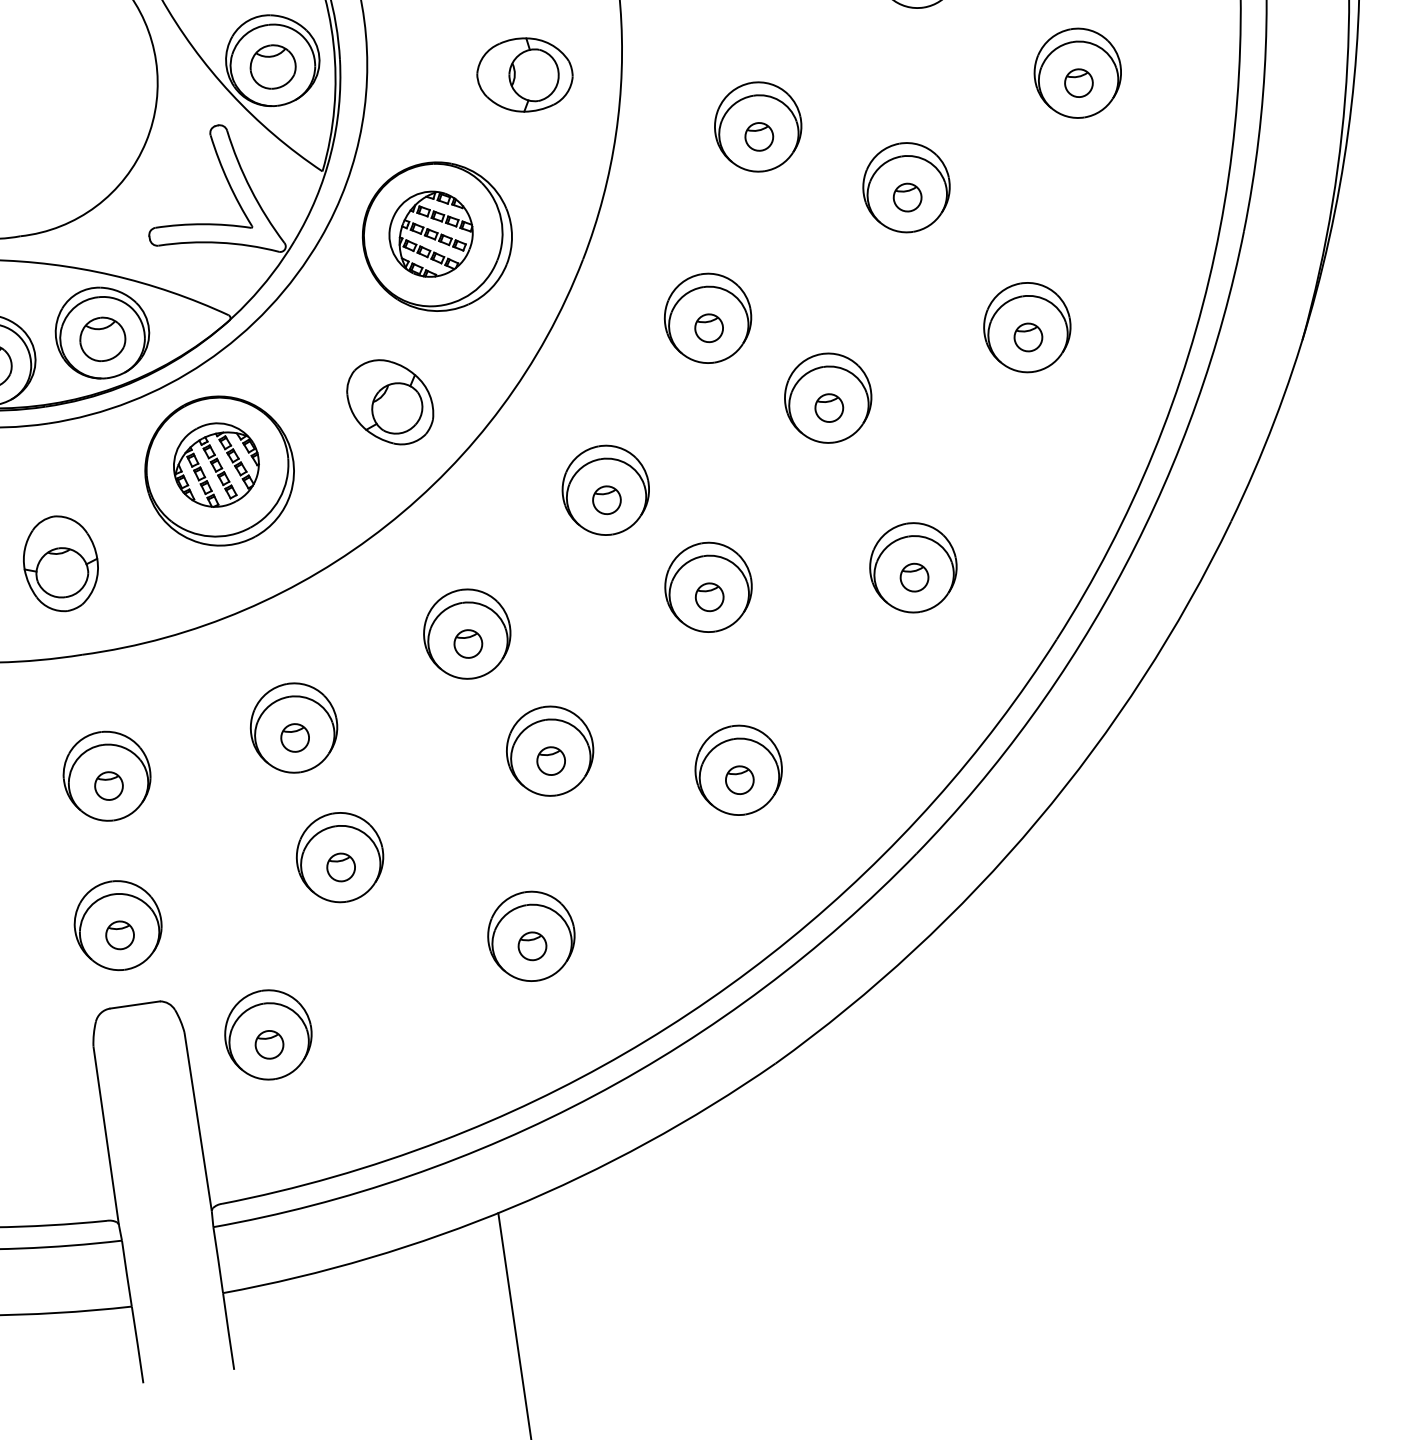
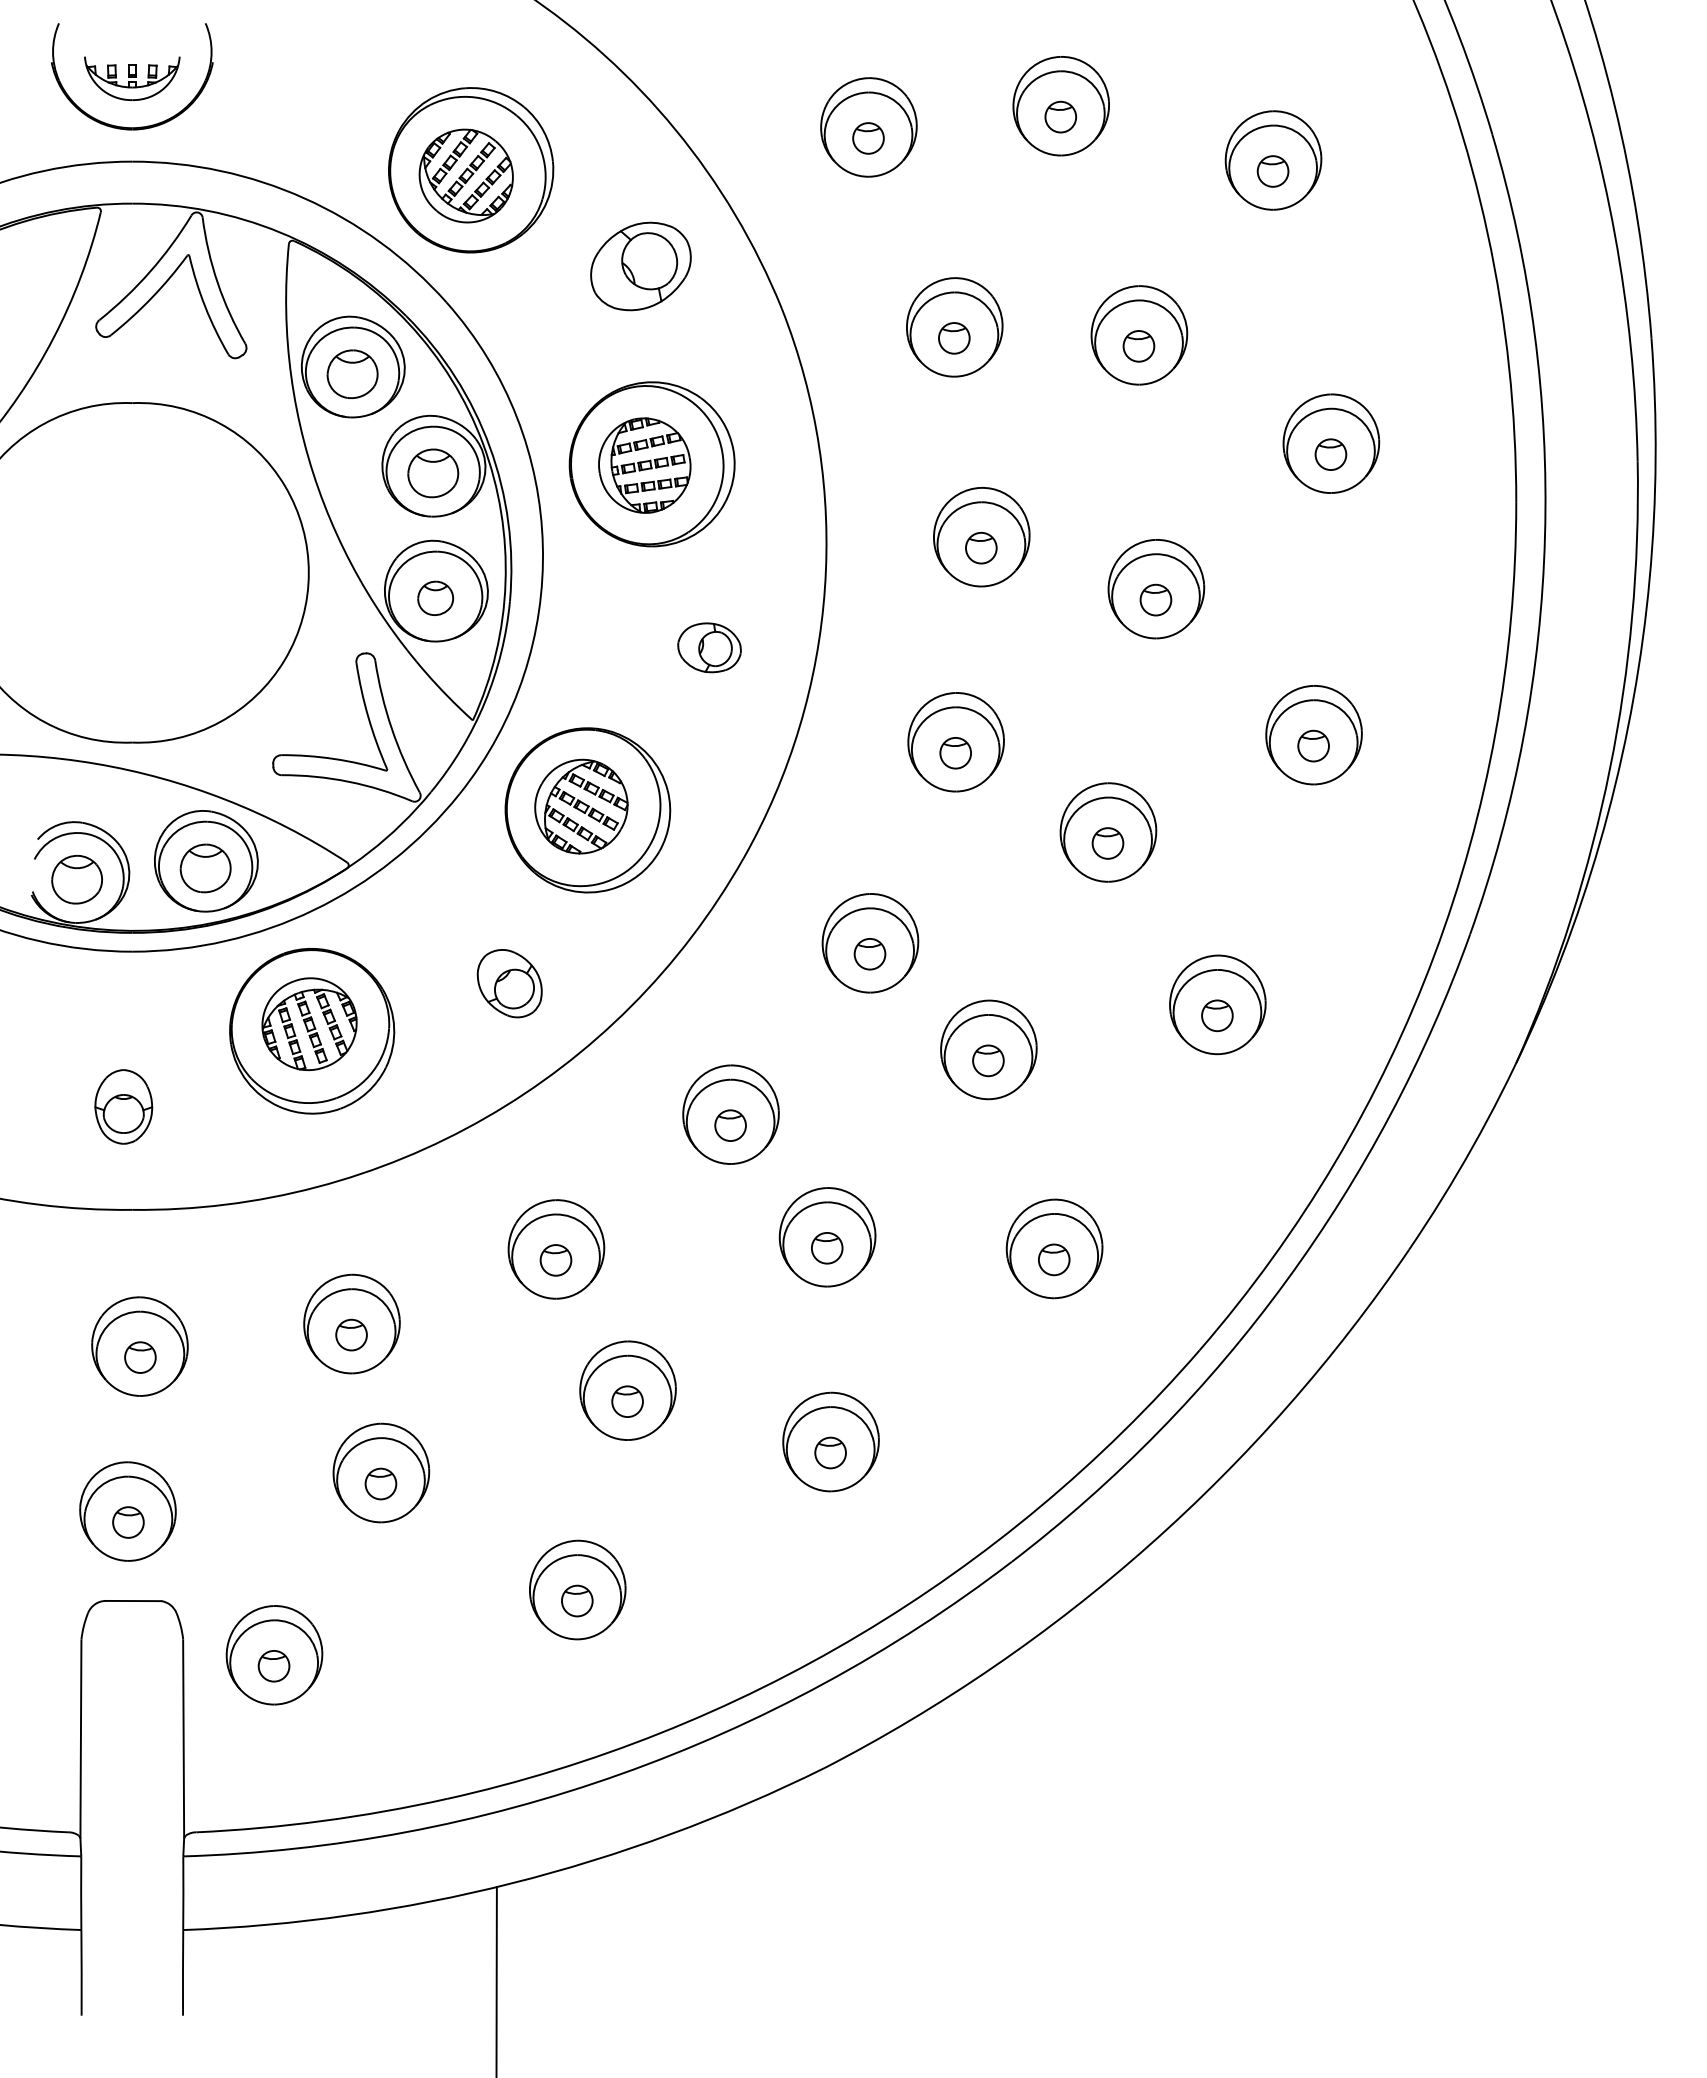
part: (272, 67) -> (435, 598), size x0.7
part: (524, 74) -> (709, 647), size x0.6
part: (390, 402) -> (509, 983), size x0.7
part: (60, 563) -> (123, 1106), size x0.7

